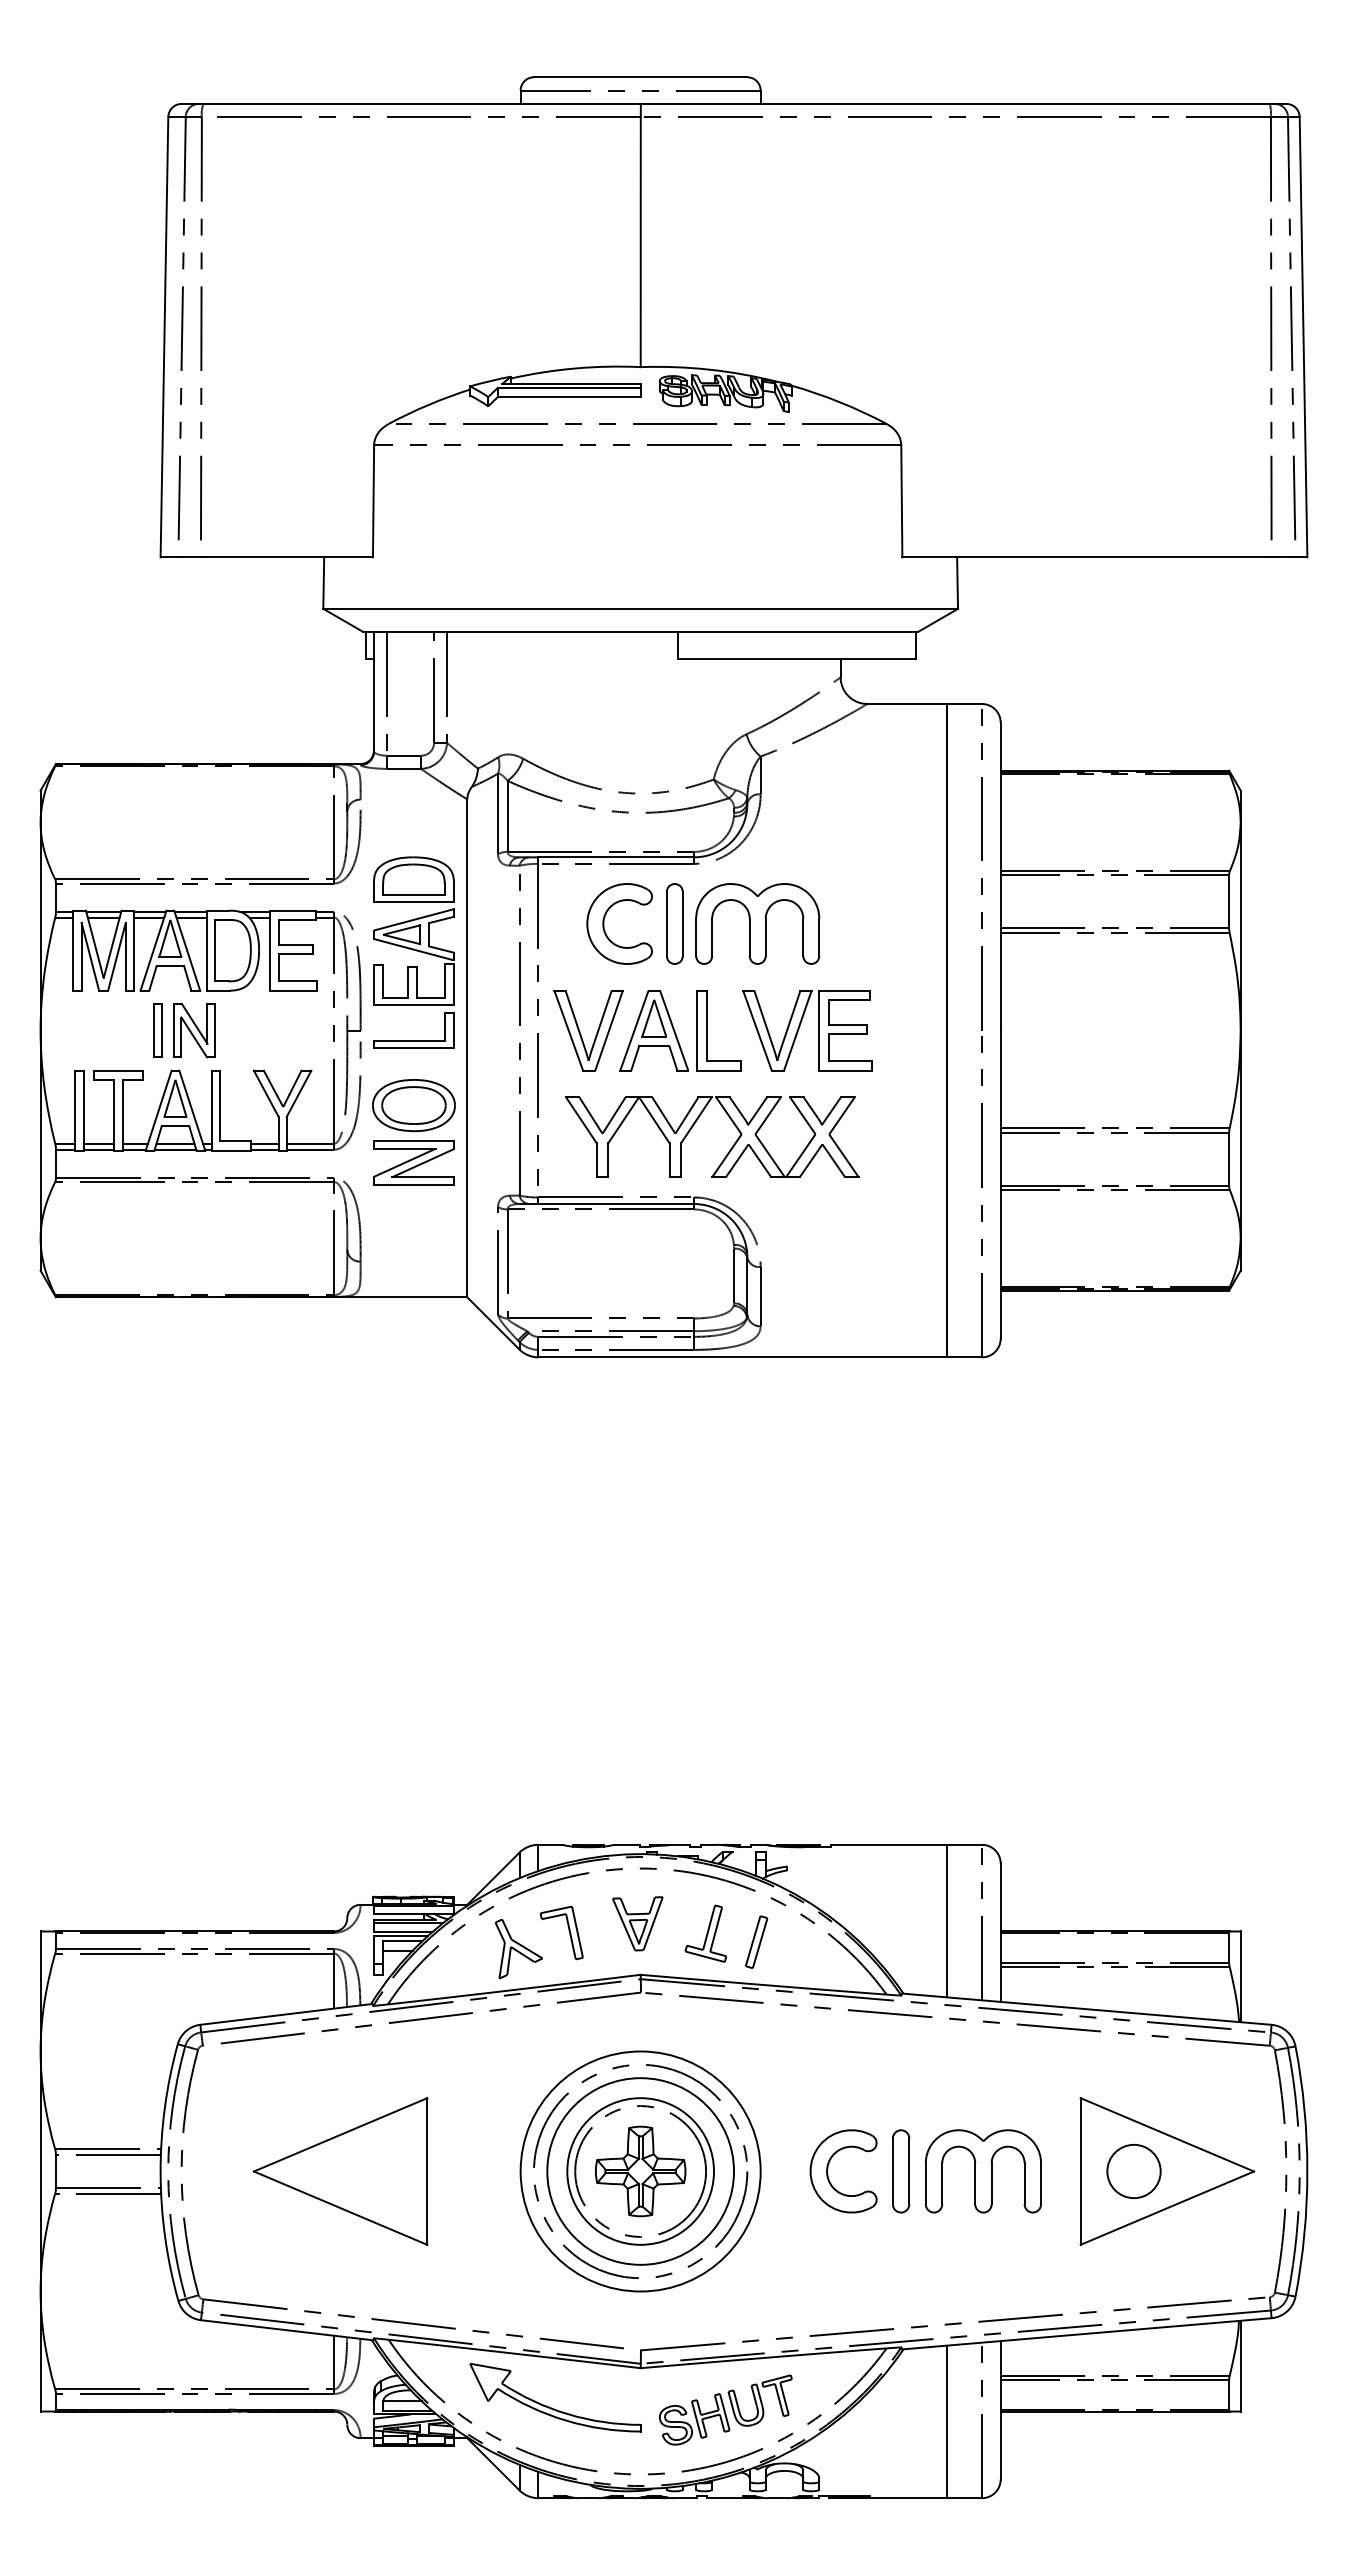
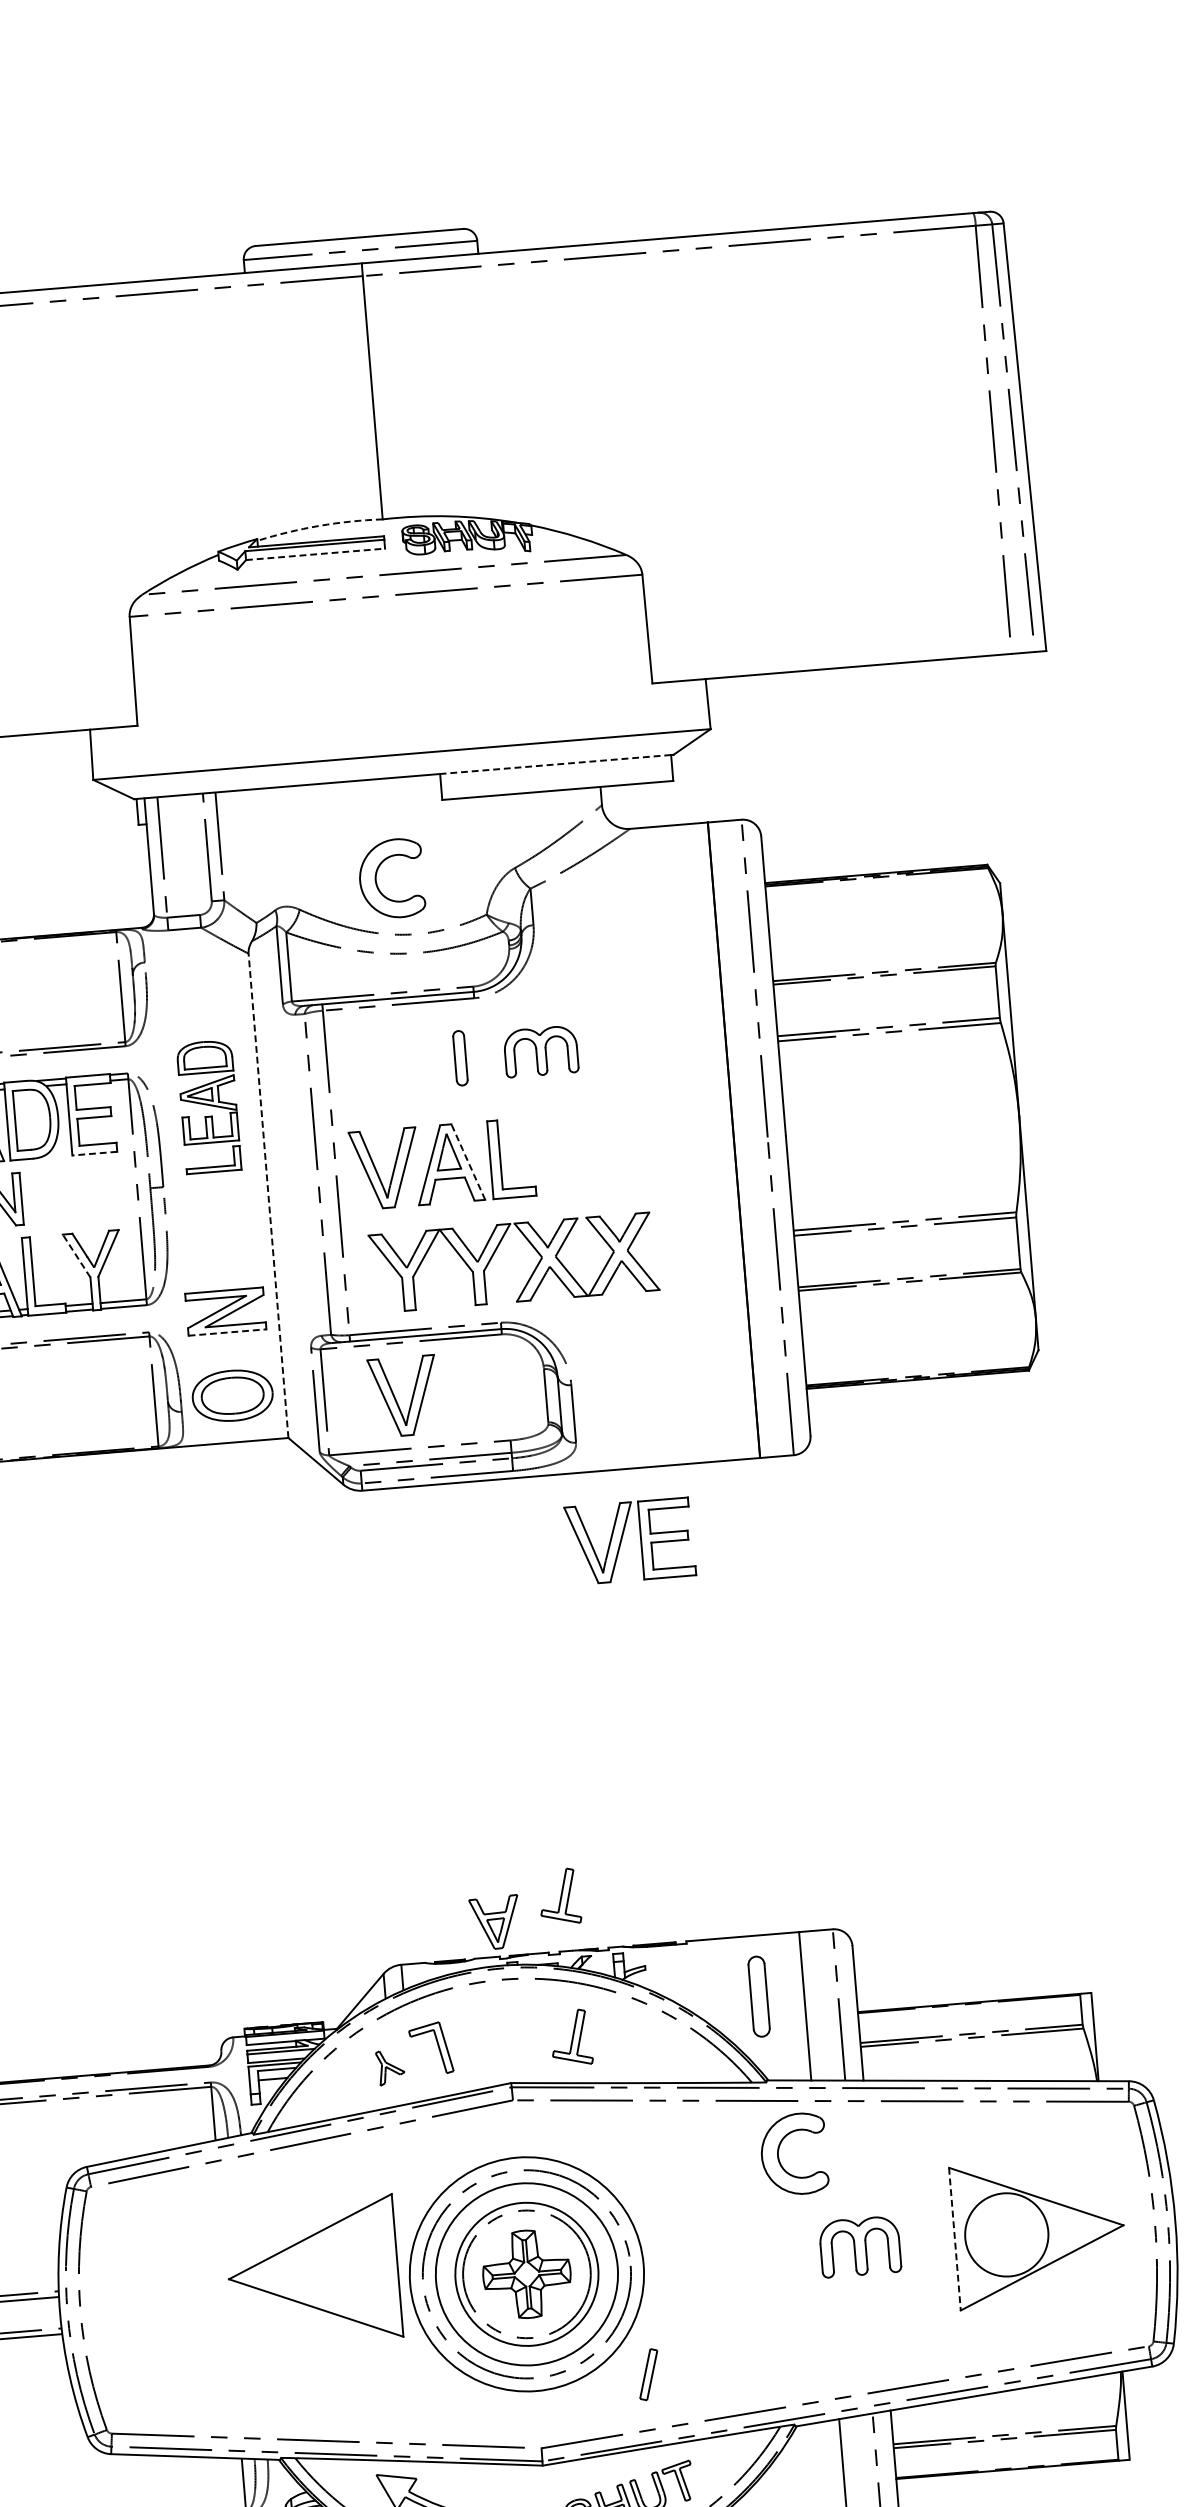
arc: (575, 368) -> (319, 525), solid -> dashed
line: (569, 397) -> (315, 554), solid -> dashed
line: (796, 631) -> (555, 764), solid -> dashed
part: (604, 923) -> (376, 879), moved
part: (674, 923) -> (460, 1057), size x0.7
part: (757, 923) -> (540, 1051), size x0.6
part: (413, 952) -> (208, 1106), size x0.7
line: (292, 990) -> (93, 1153), solid -> dashed
part: (800, 1026) -> (622, 1537), moved
line: (674, 1030) -> (468, 1161), solid -> dashed
line: (467, 1048) -> (268, 1195), solid -> dashed
line: (266, 1093) -> (76, 1255), solid -> dashed
part: (413, 1105) -> (232, 1395), moved
line: (414, 1184) -> (228, 1332), solid -> dashed
part: (580, 1265) -> (395, 1397), added
part: (705, 1788) -> (559, 1896), added
part: (637, 1923) -> (494, 1922), moved
part: (756, 1941) -> (648, 2374), moved
part: (518, 1948) -> (390, 2067), size x0.6
part: (828, 2168) -> (779, 2152), moved
part: (340, 2171) -> (313, 2272), moved
part: (901, 2171) -> (759, 1996), moved
part: (982, 2171) -> (859, 2247), size x0.7
circle: (1133, 2171) -> (1006, 2234), size x1.6
line: (1080, 2172) -> (954, 2240), solid -> dashed

